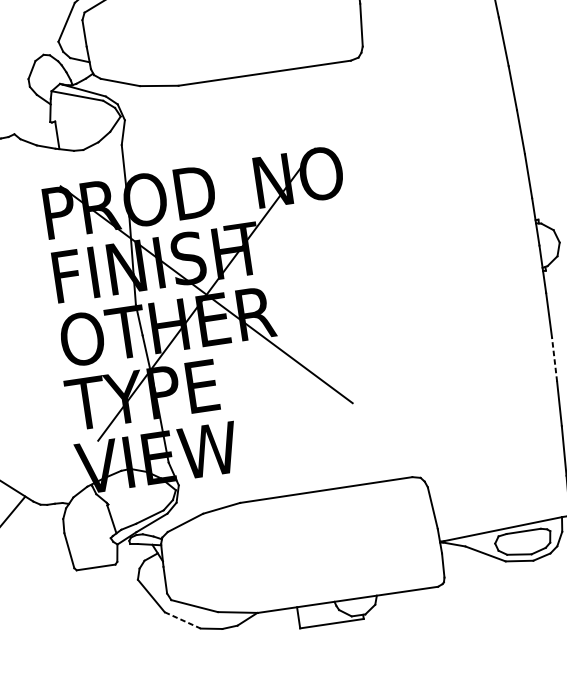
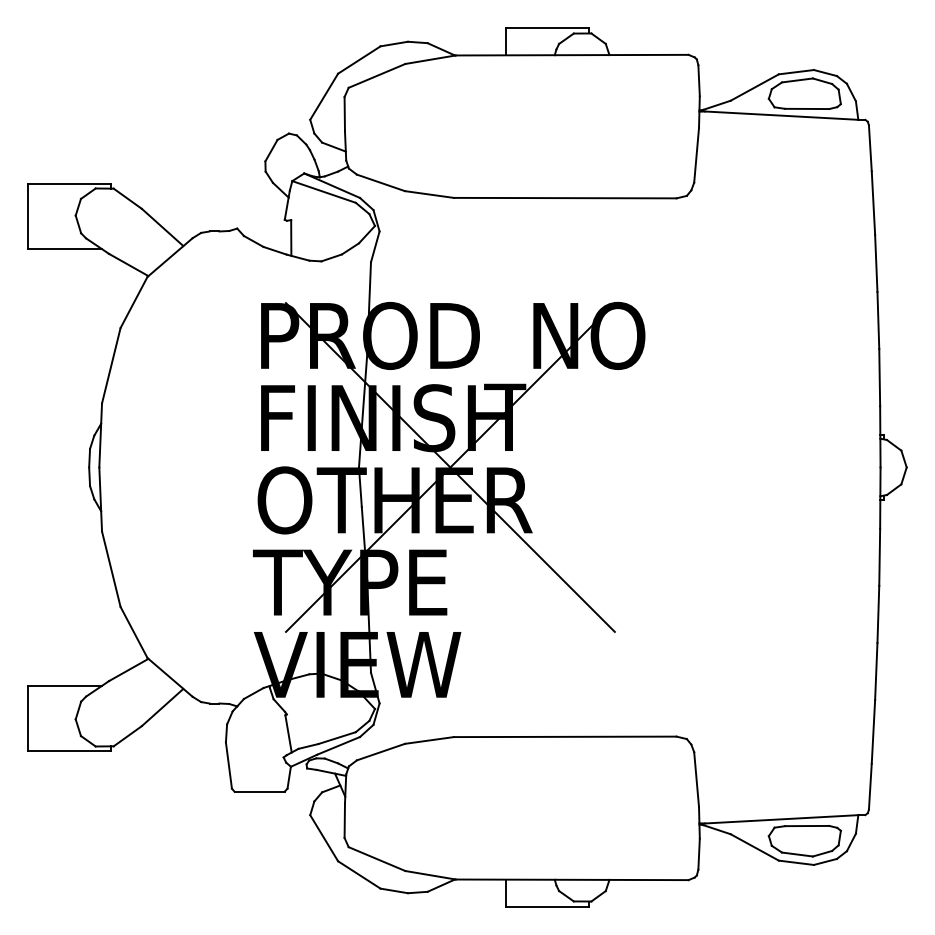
line: (554, 359) -> (878, 614), dashed -> solid
line: (182, 620) -> (359, 875), dashed -> solid

